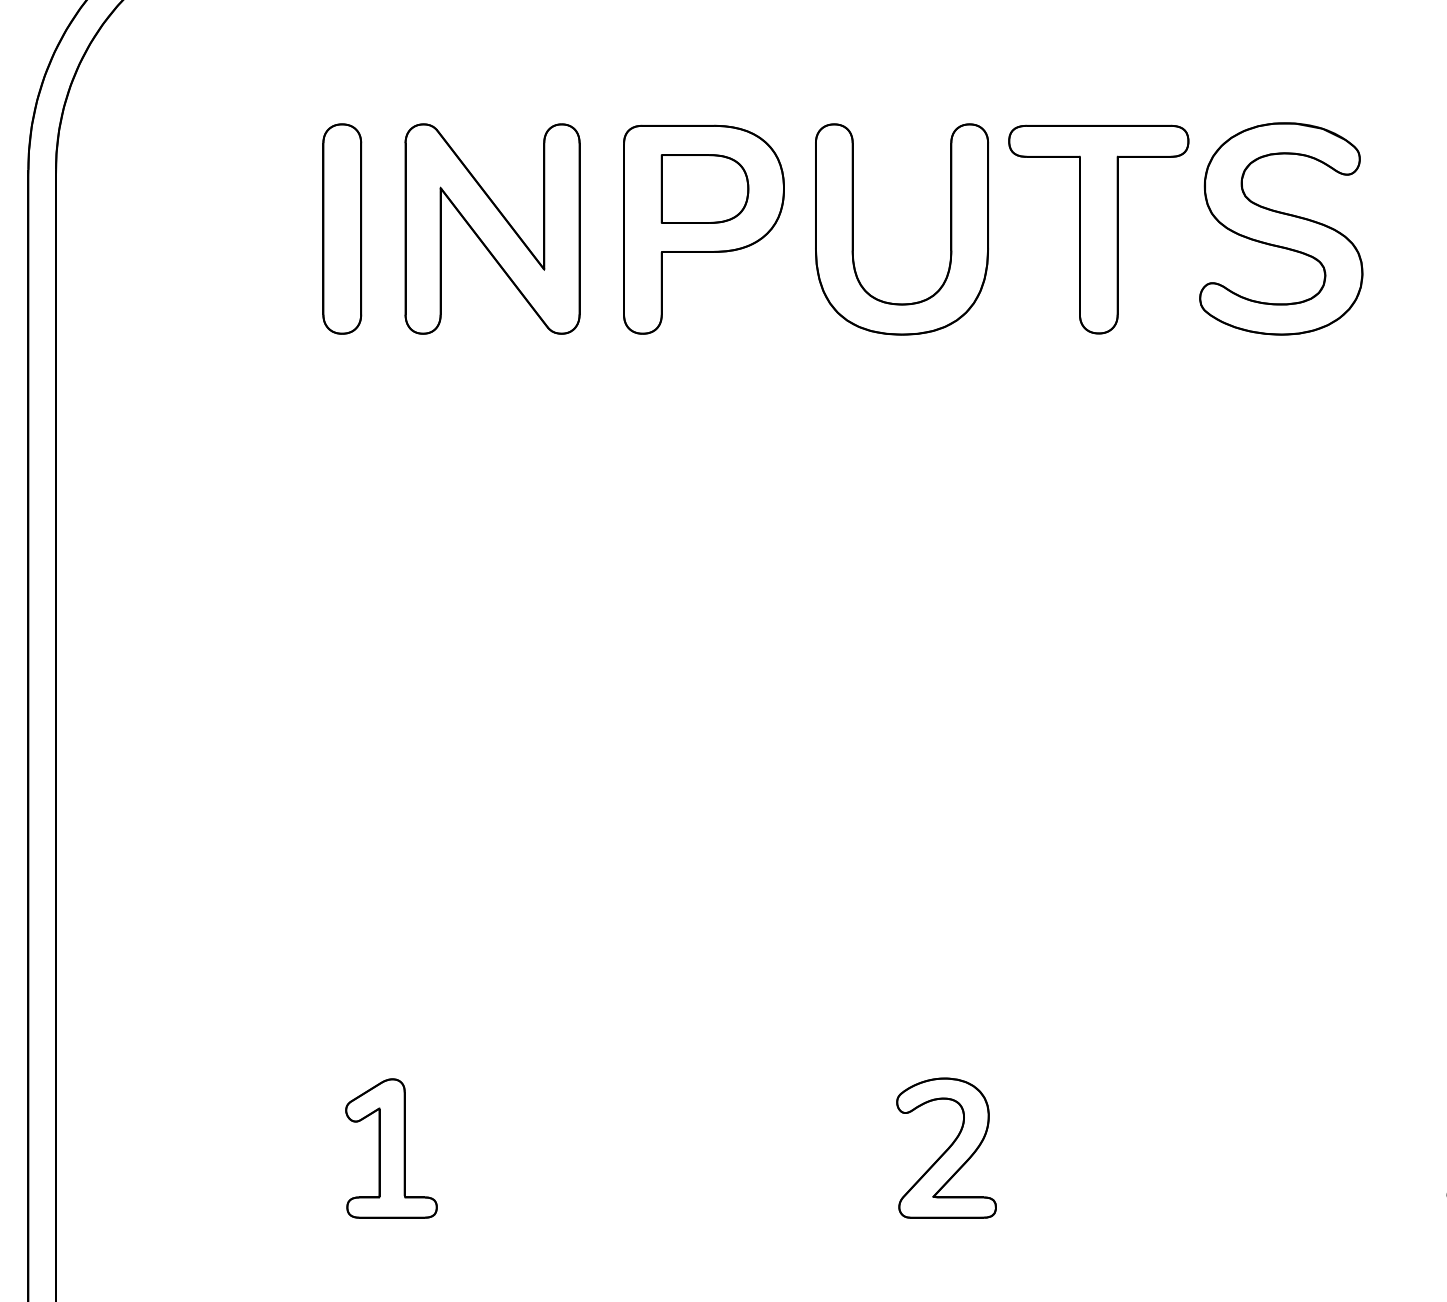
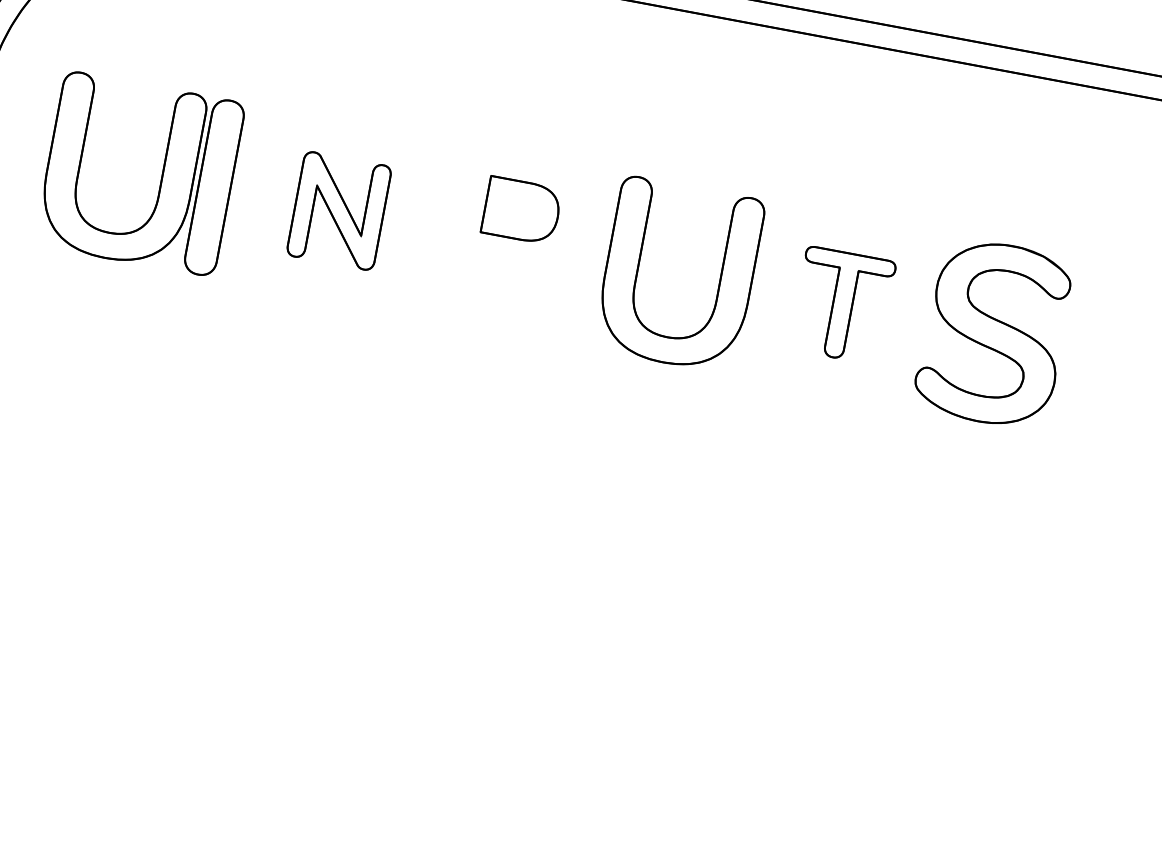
part: (492, 228) -> (339, 210), size x0.6
part: (181, 229) -> (80, 163), added
part: (703, 229) -> (514, 244), removed
part: (1098, 229) -> (842, 305), size x0.6

